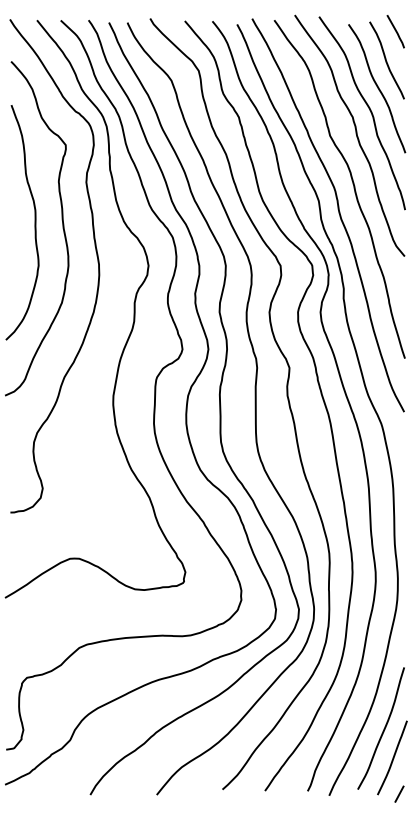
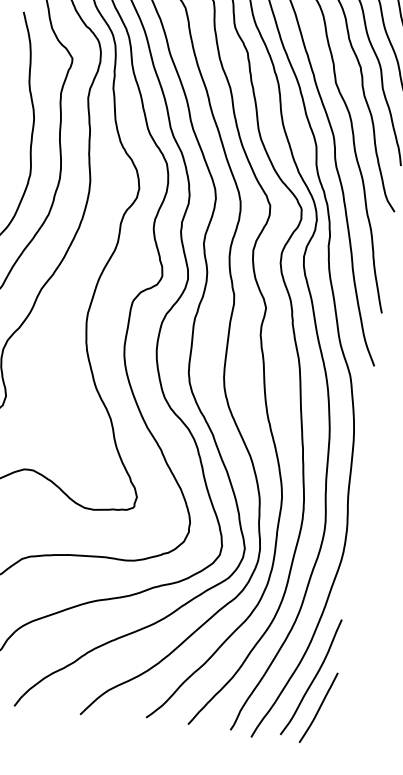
line: (399, 793) -> (321, 744), removed

